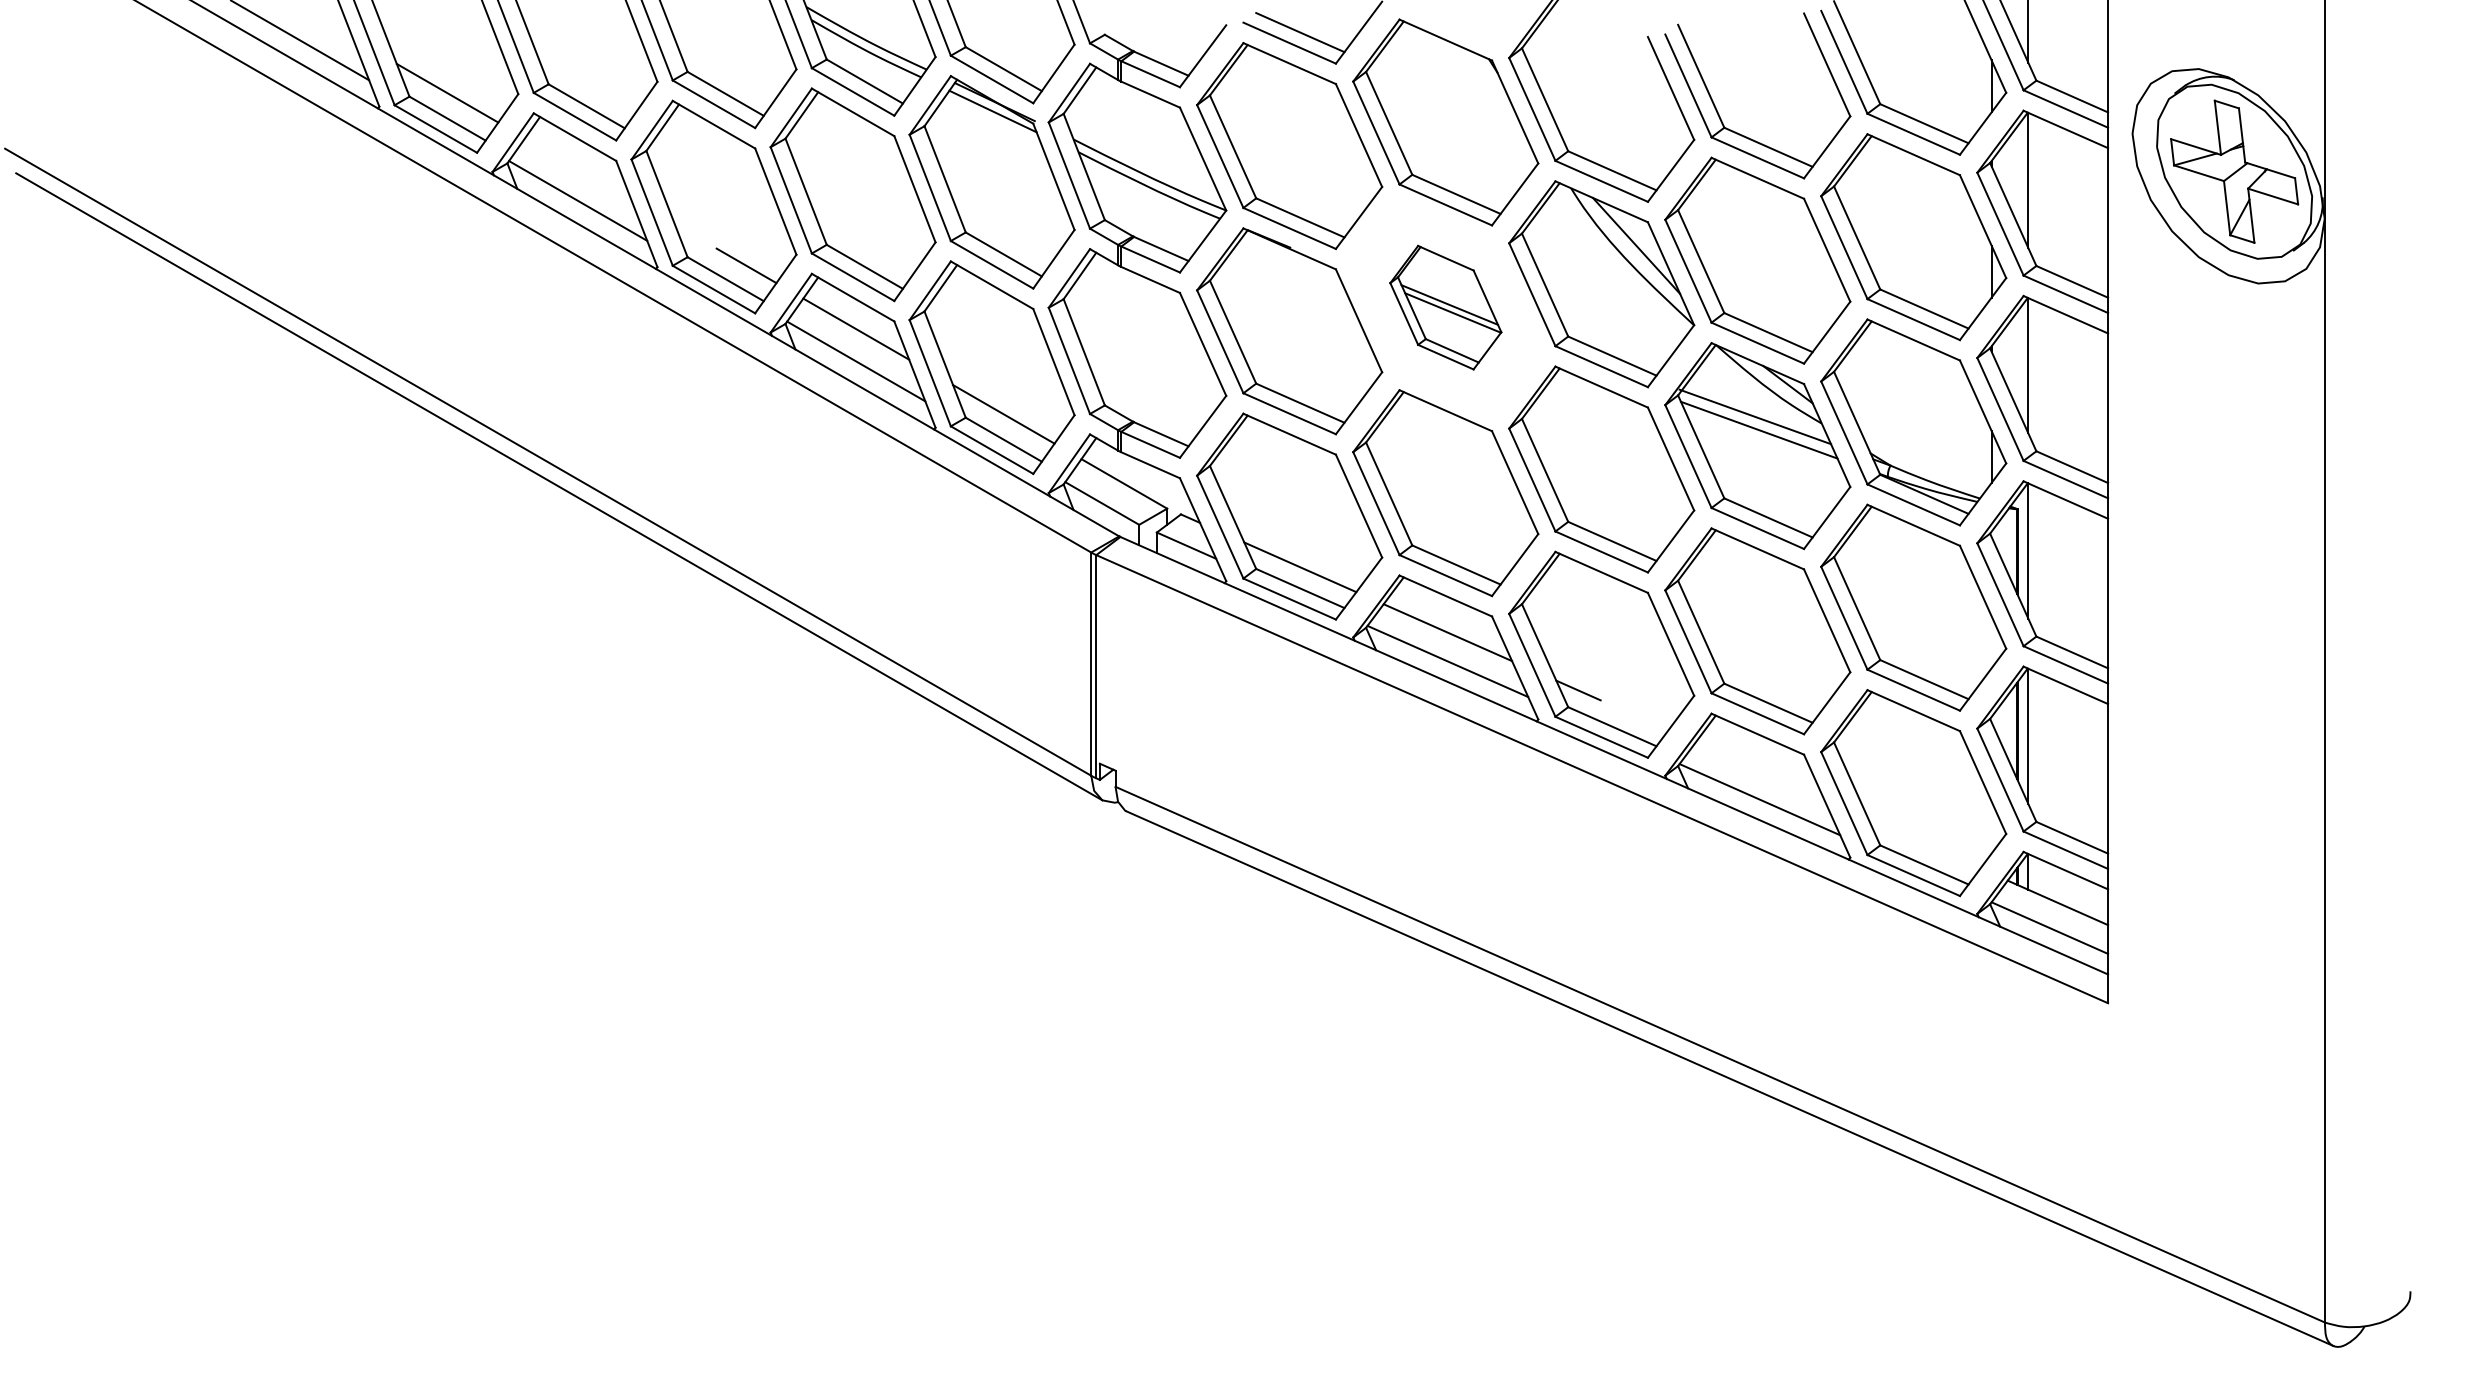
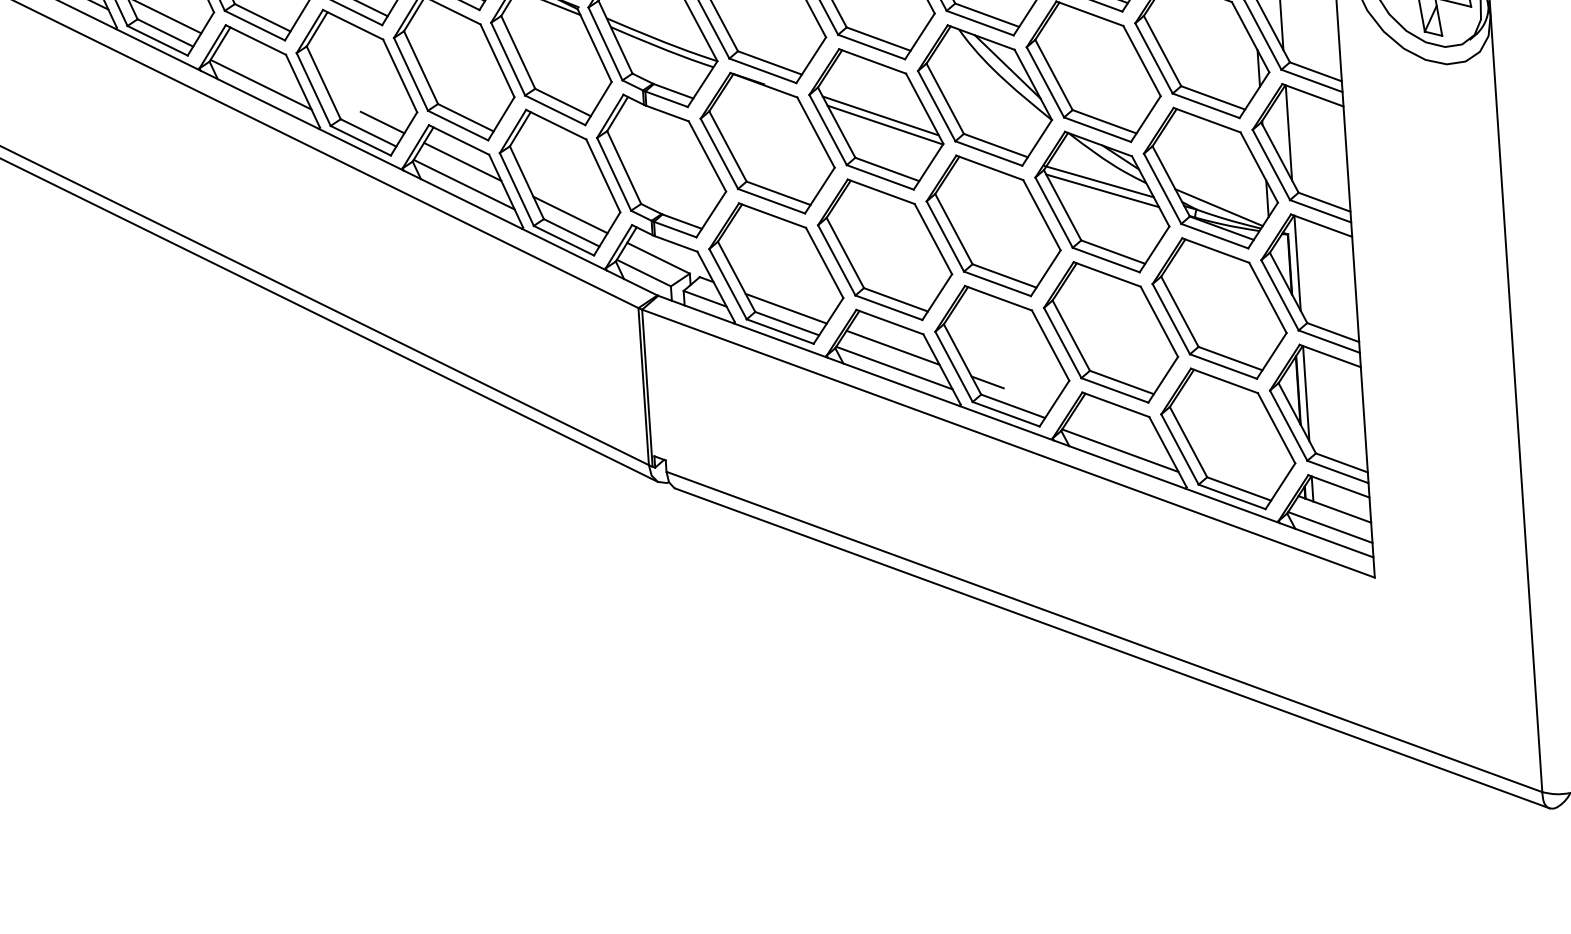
part: (1445, 307) -> (876, 119), size x1.67
line: (1922, 464) -> (1219, 207), added

